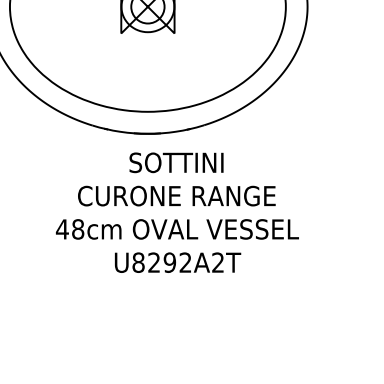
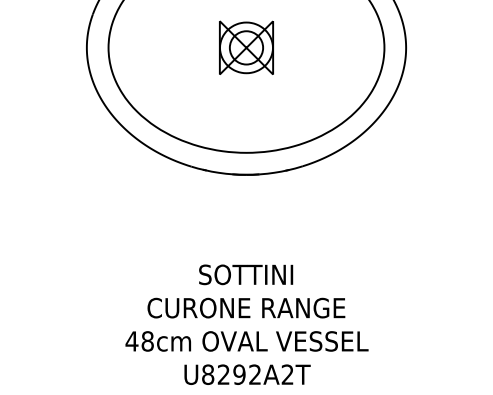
text: (176, 212) -> (246, 324), moved

